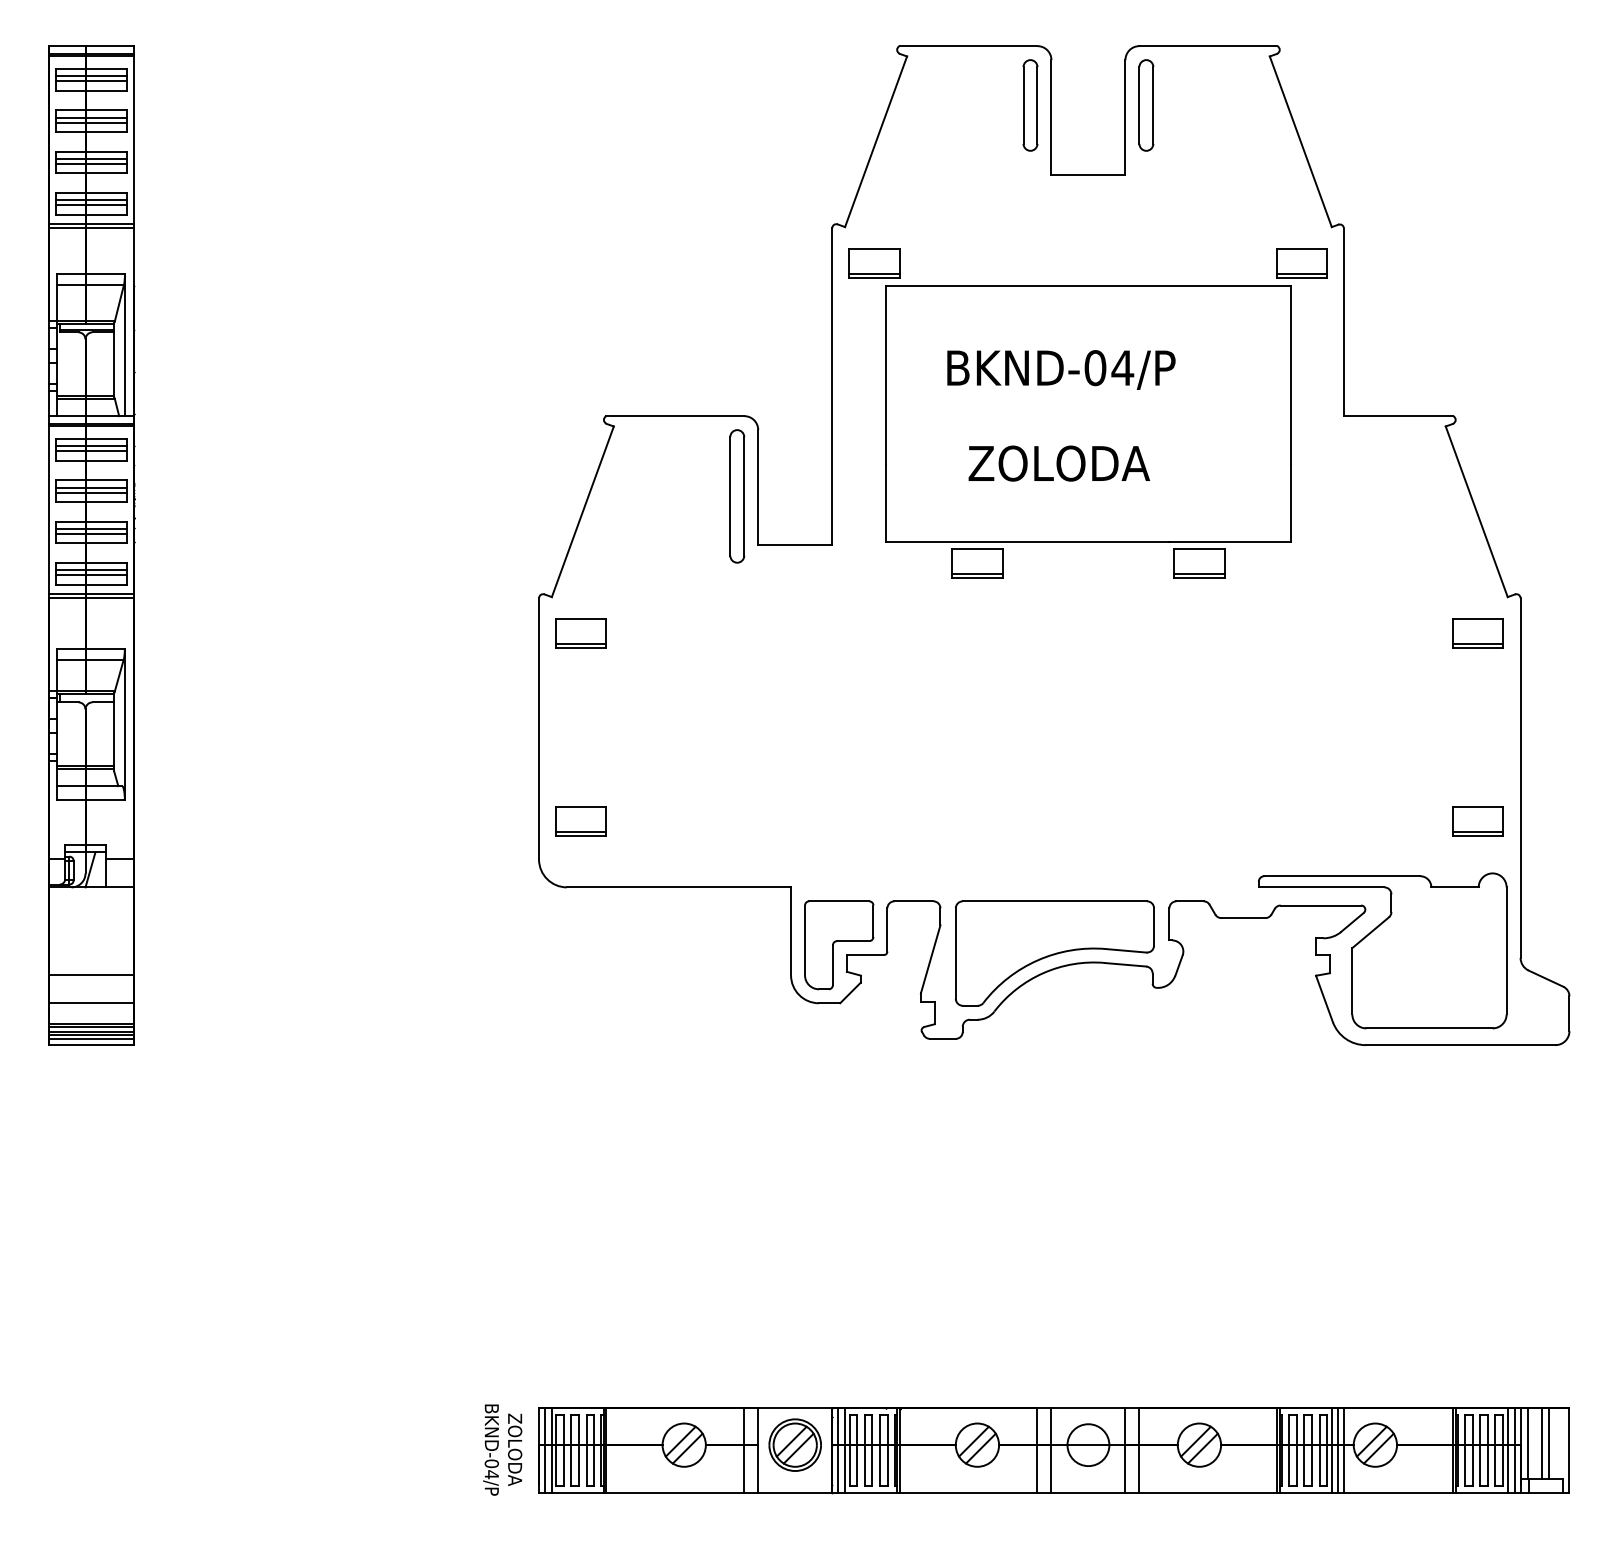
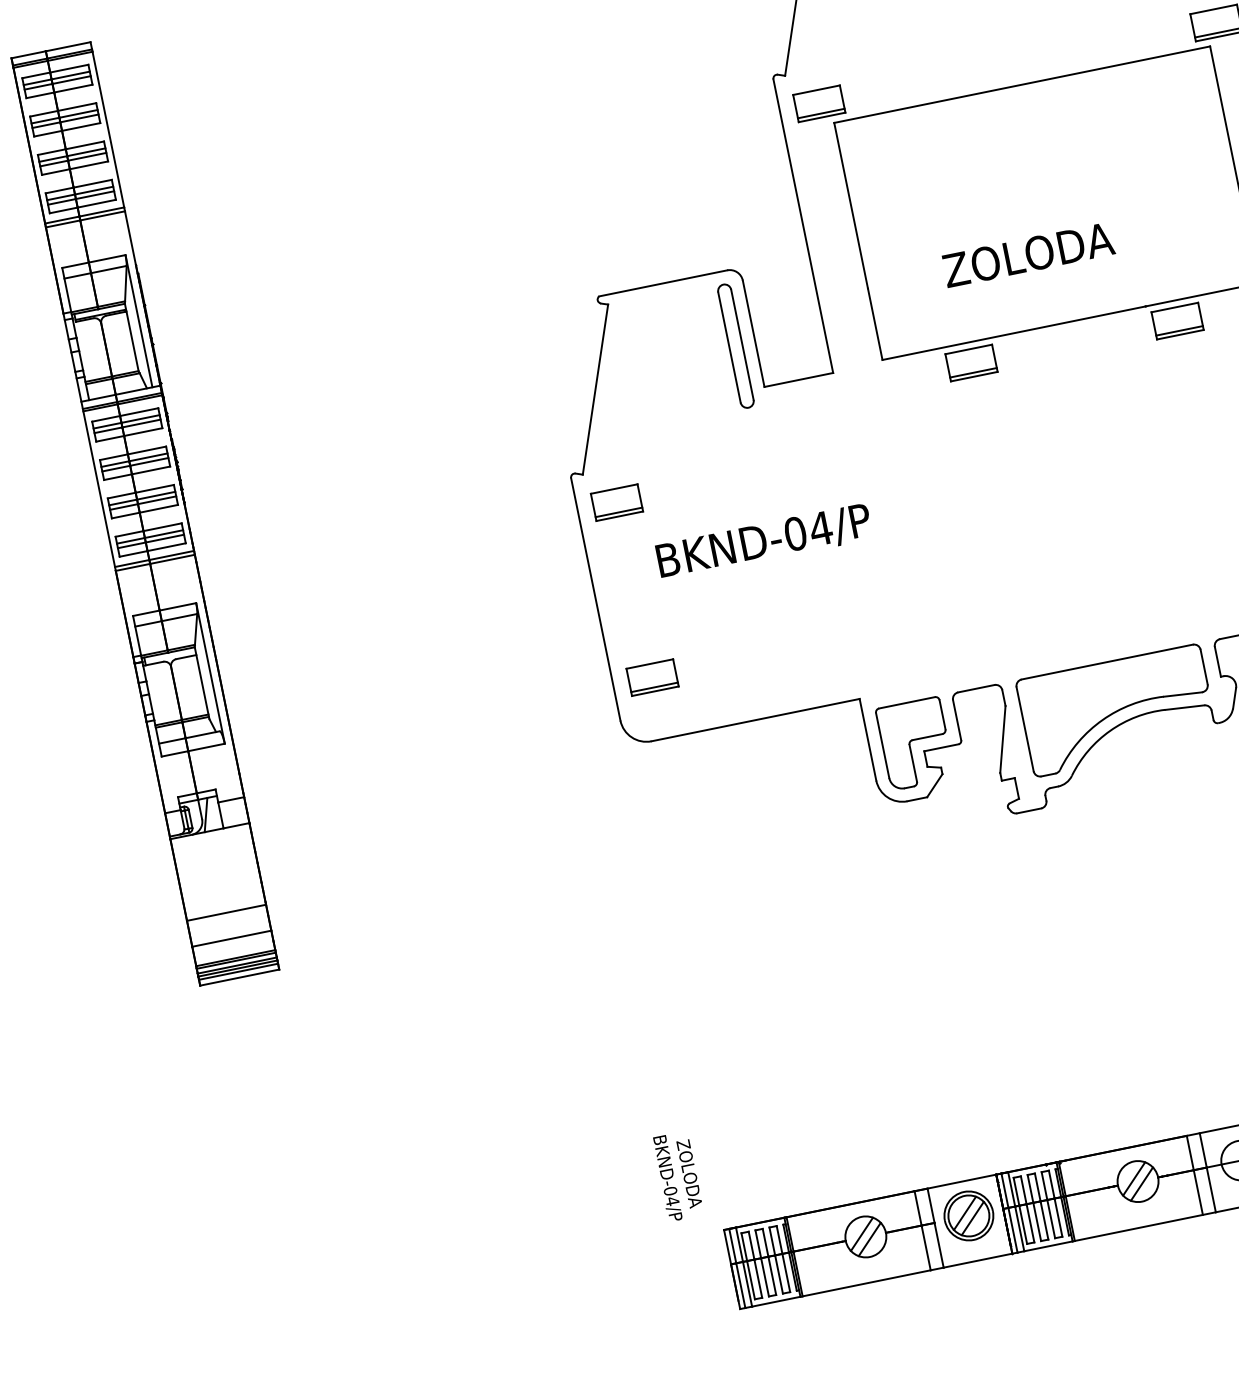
text: (1061, 369) -> (764, 541), moved
text: (502, 1449) -> (677, 1175), moved

